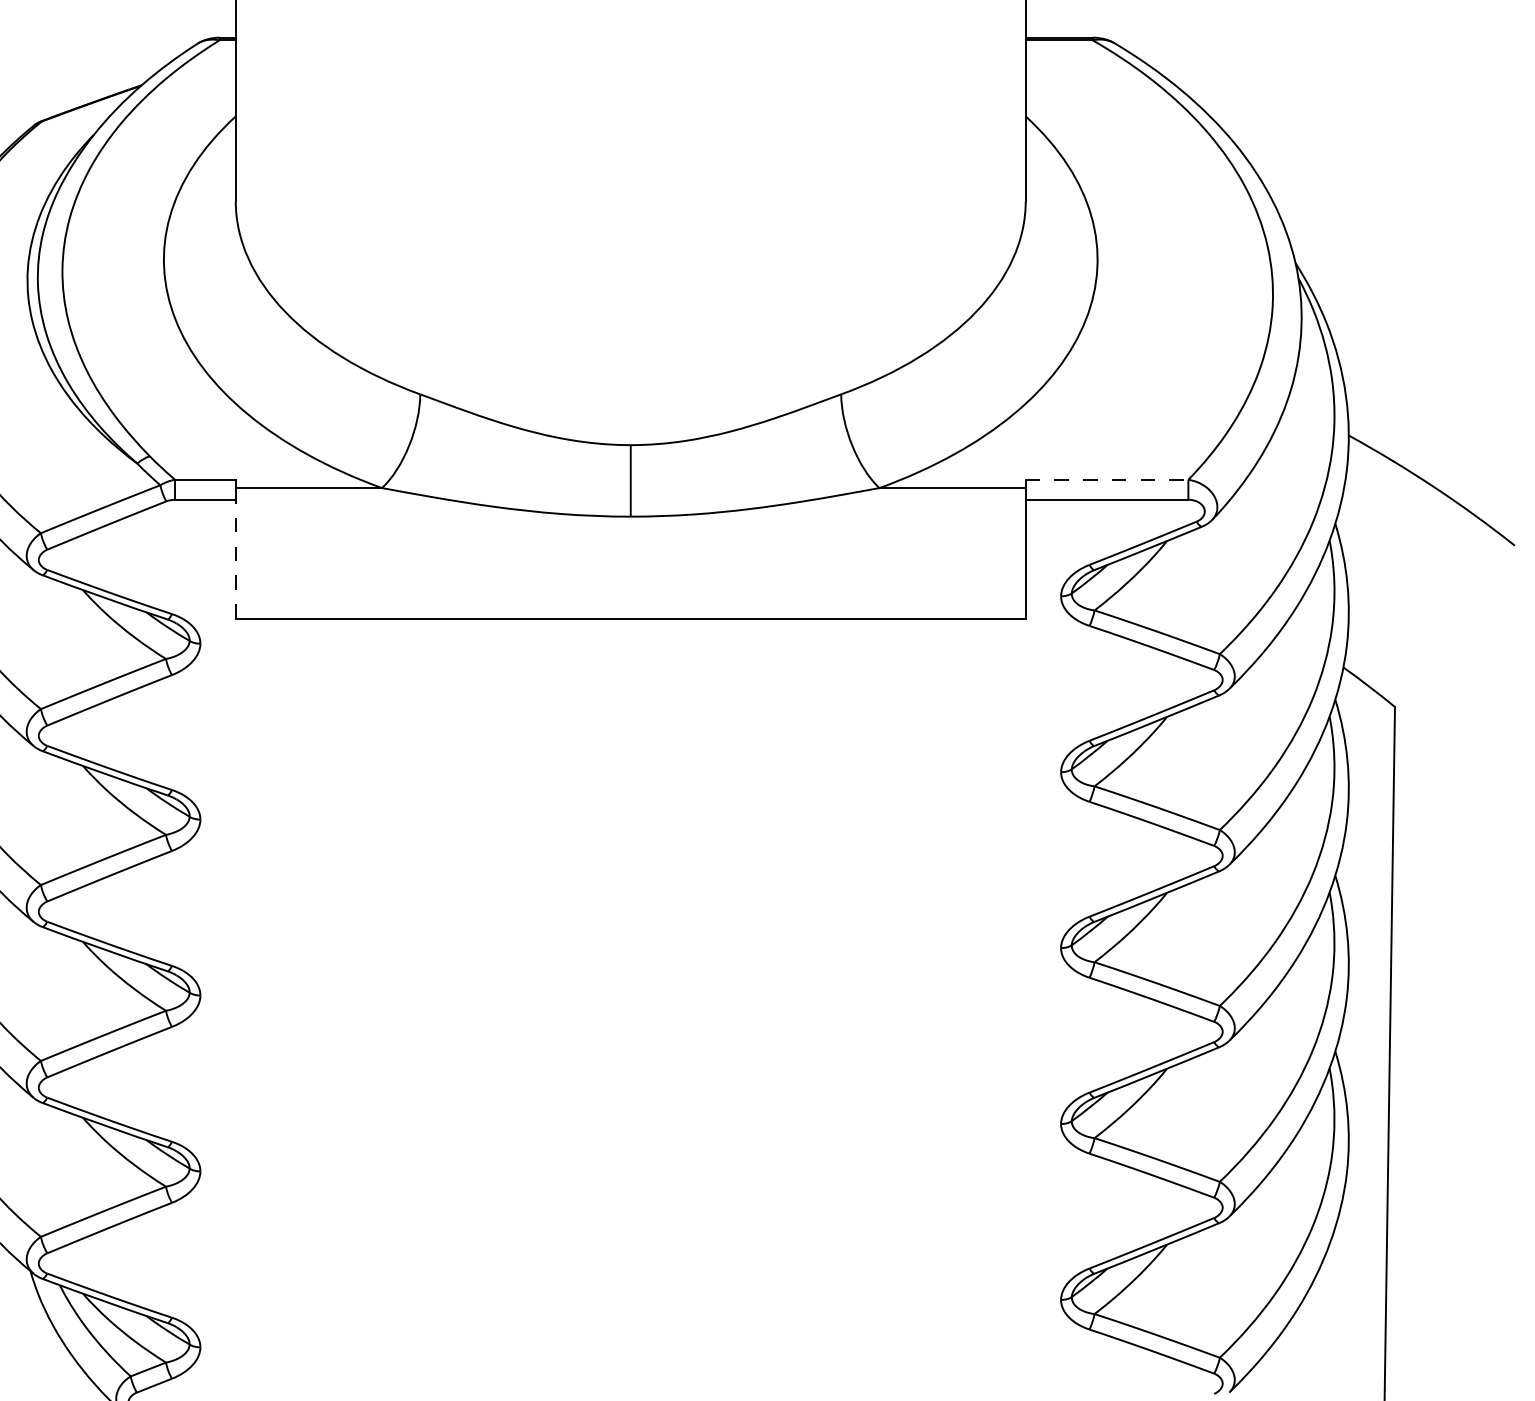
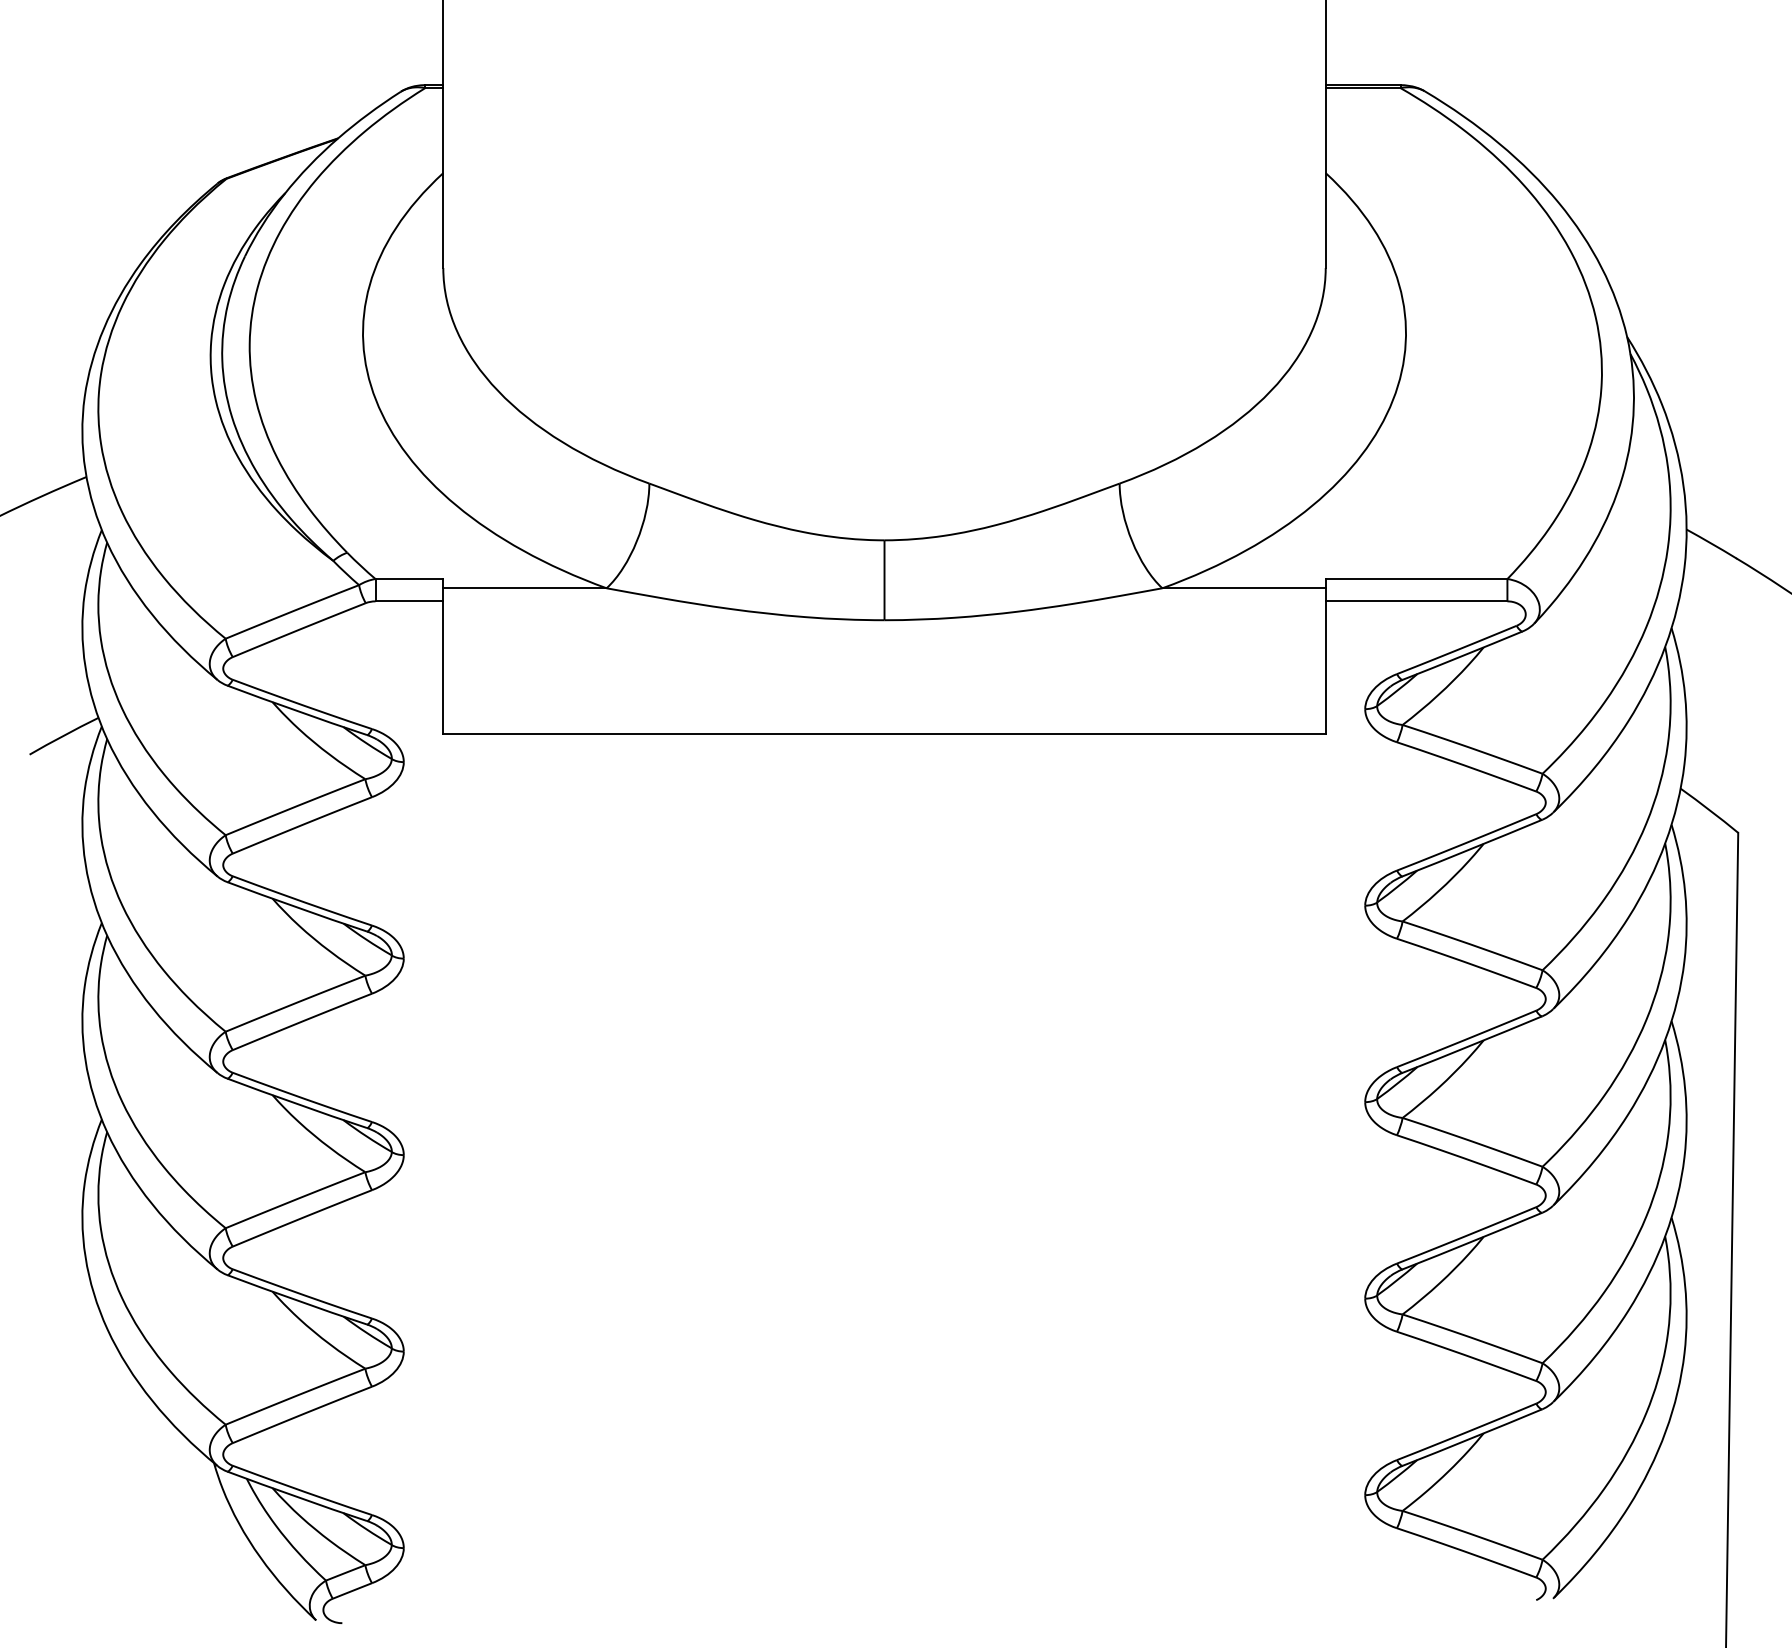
line: (1106, 480) -> (1416, 579), dashed -> solid
line: (235, 553) -> (443, 661), dashed -> solid

